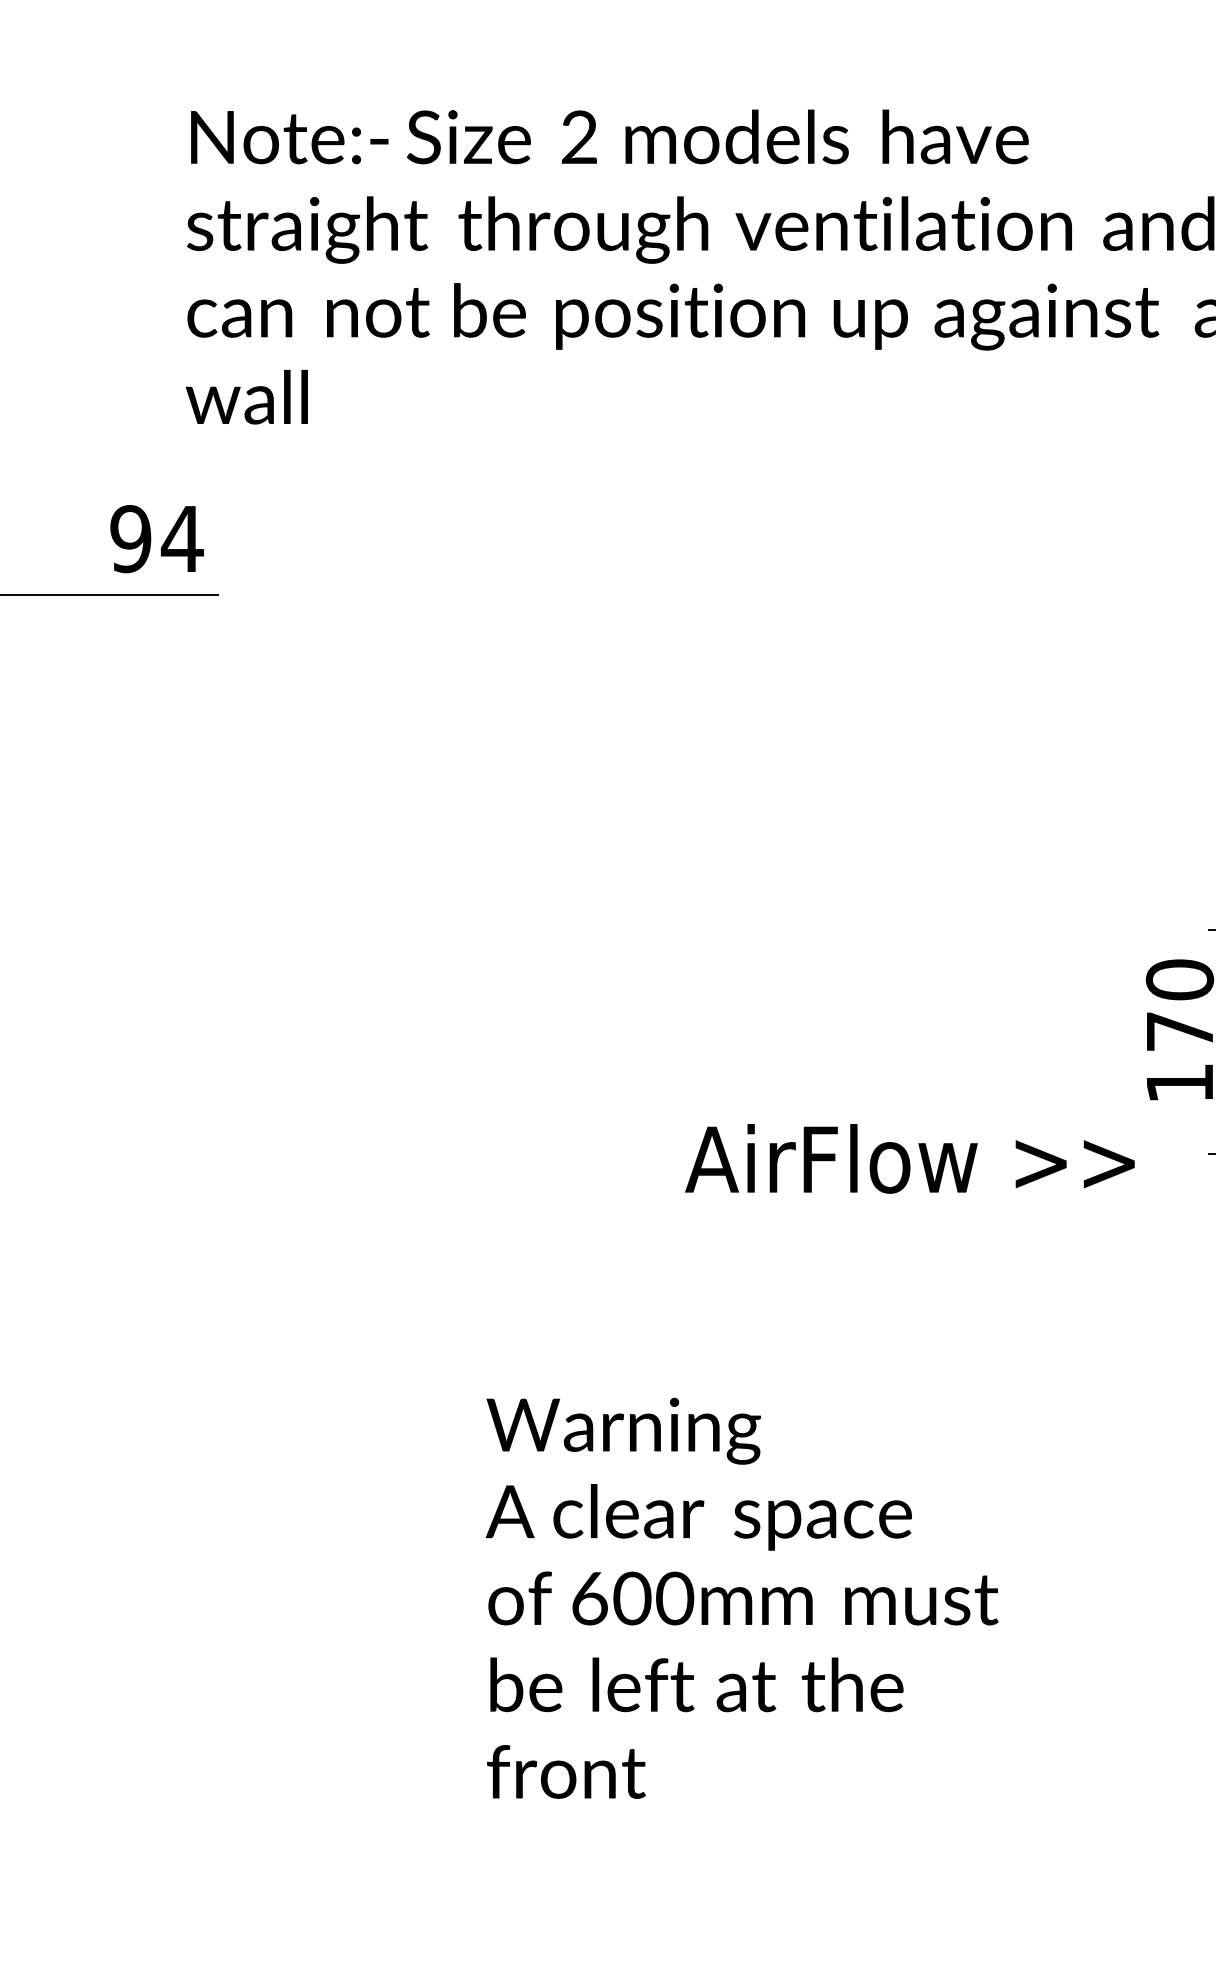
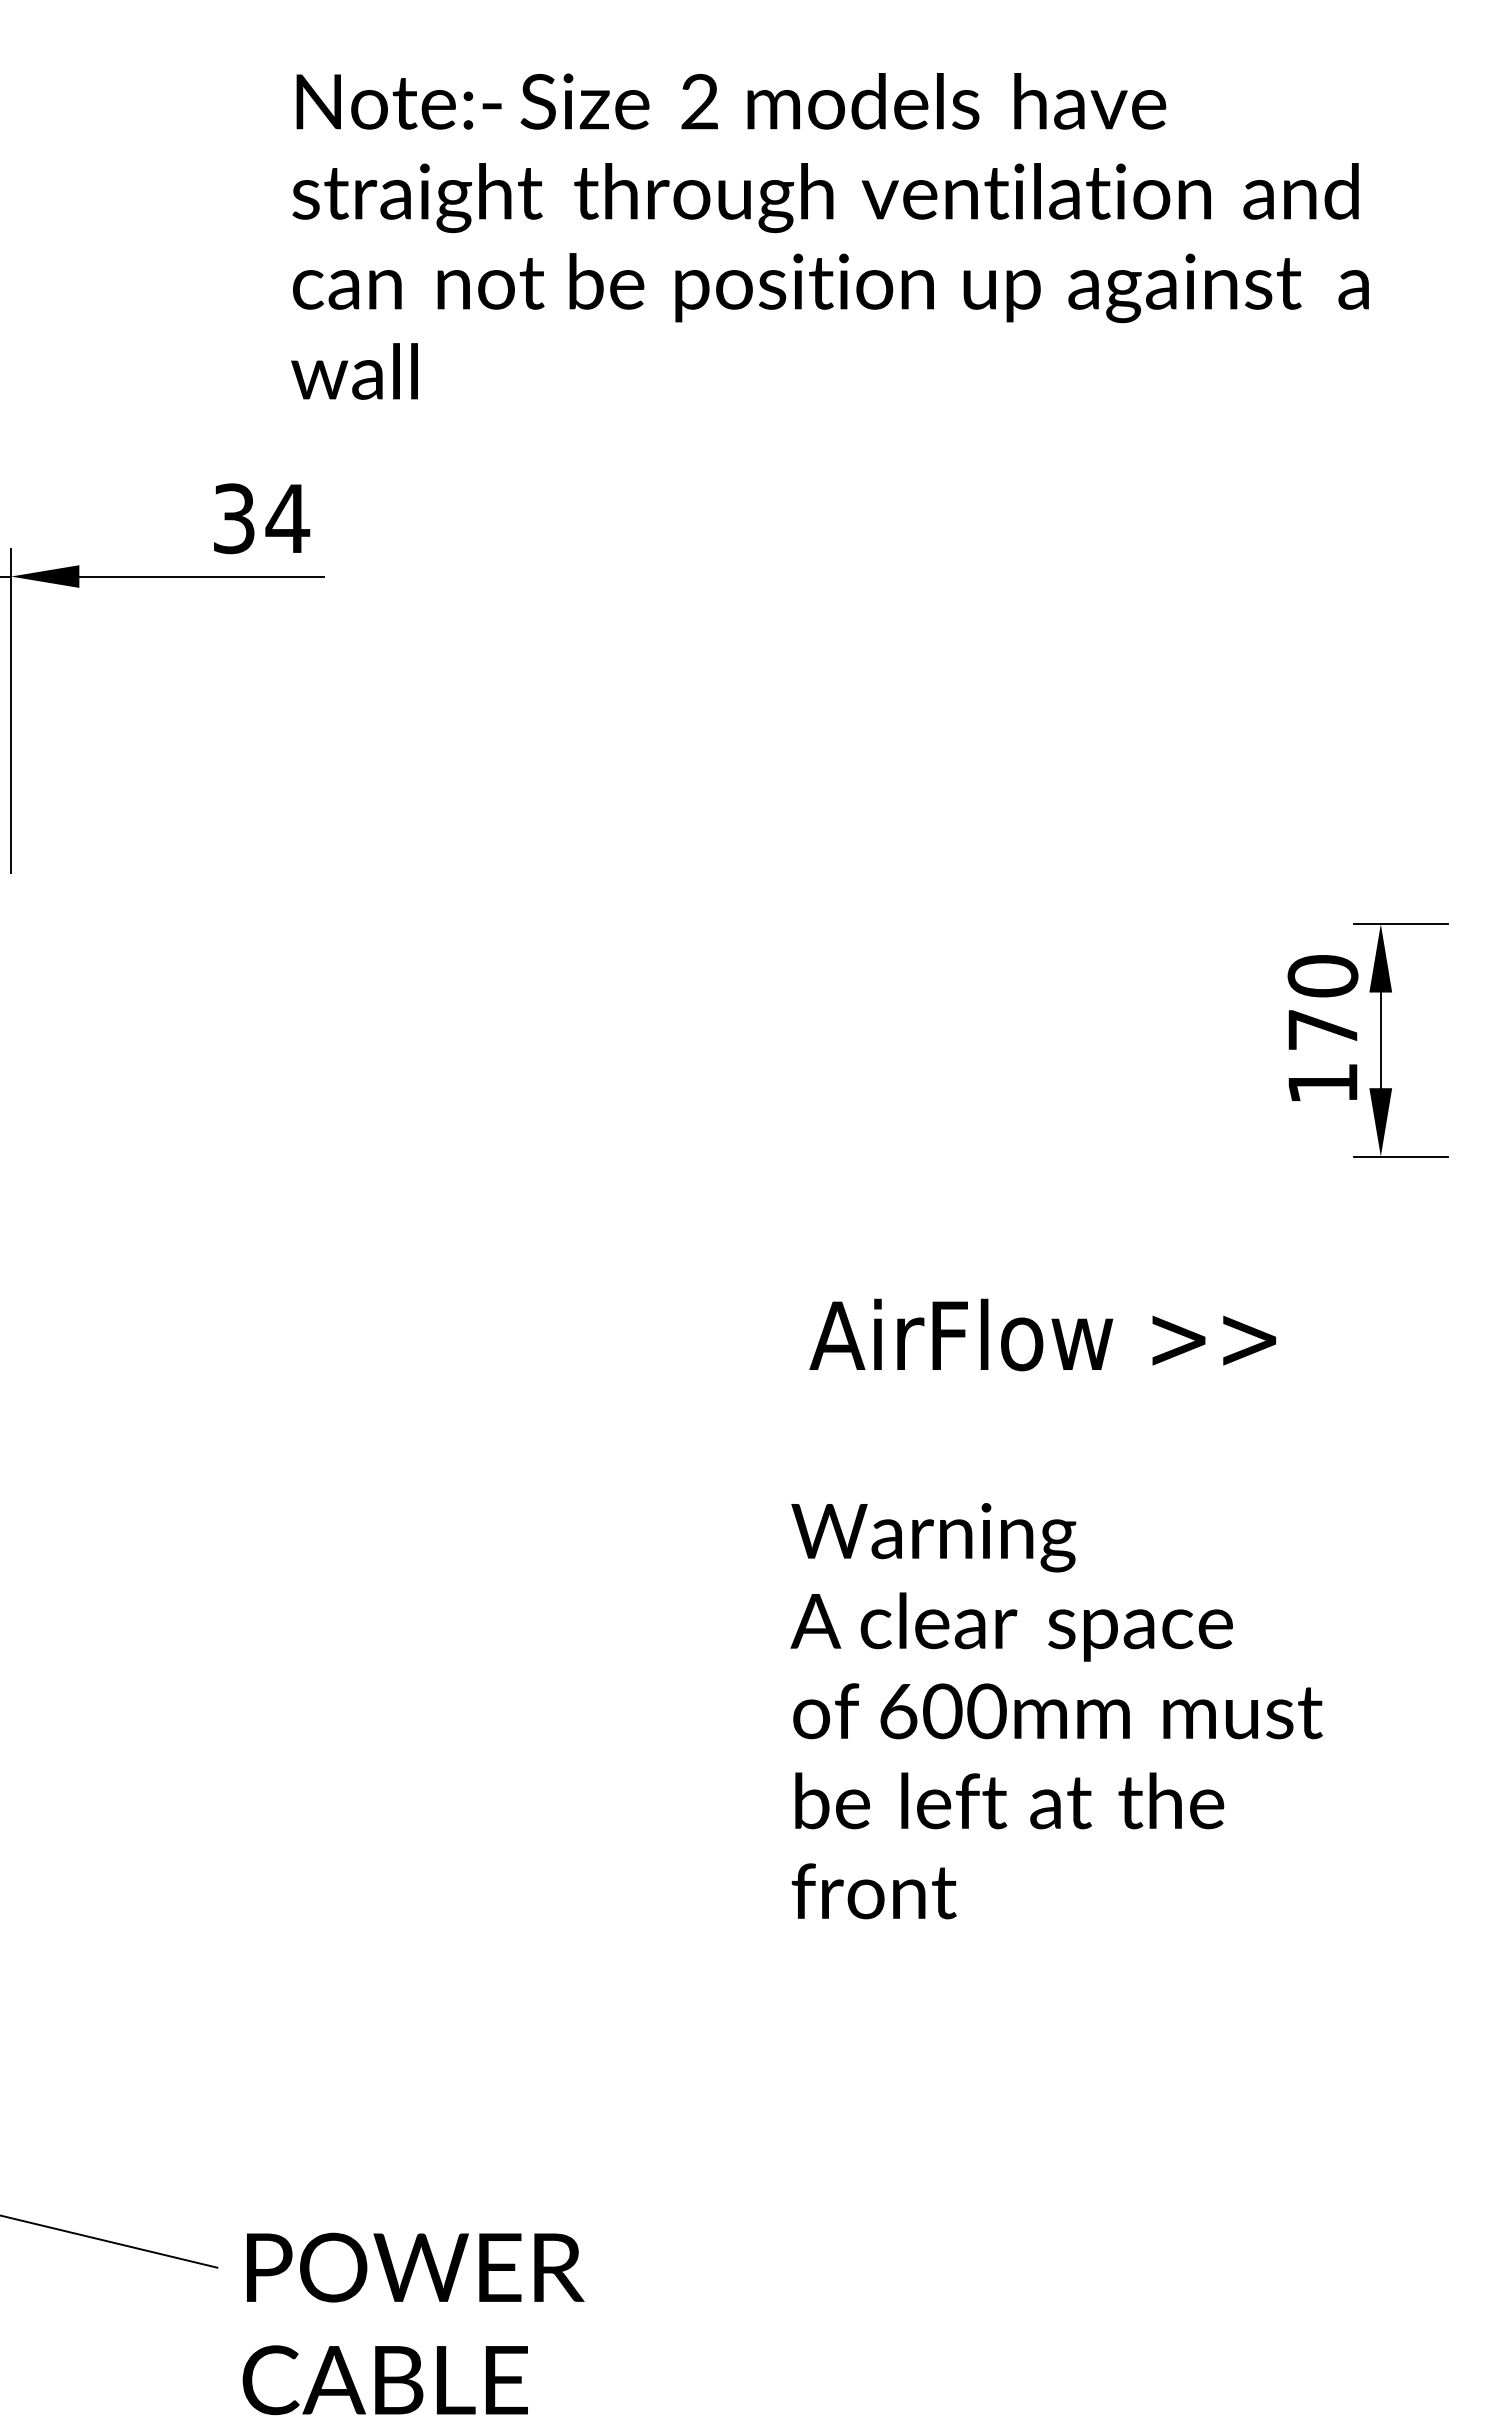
text: (130, 538) -> (233, 518), 94 -> 34
text: (909, 1158) -> (1042, 1334), moved
text: (742, 1598) -> (1056, 1711), moved

